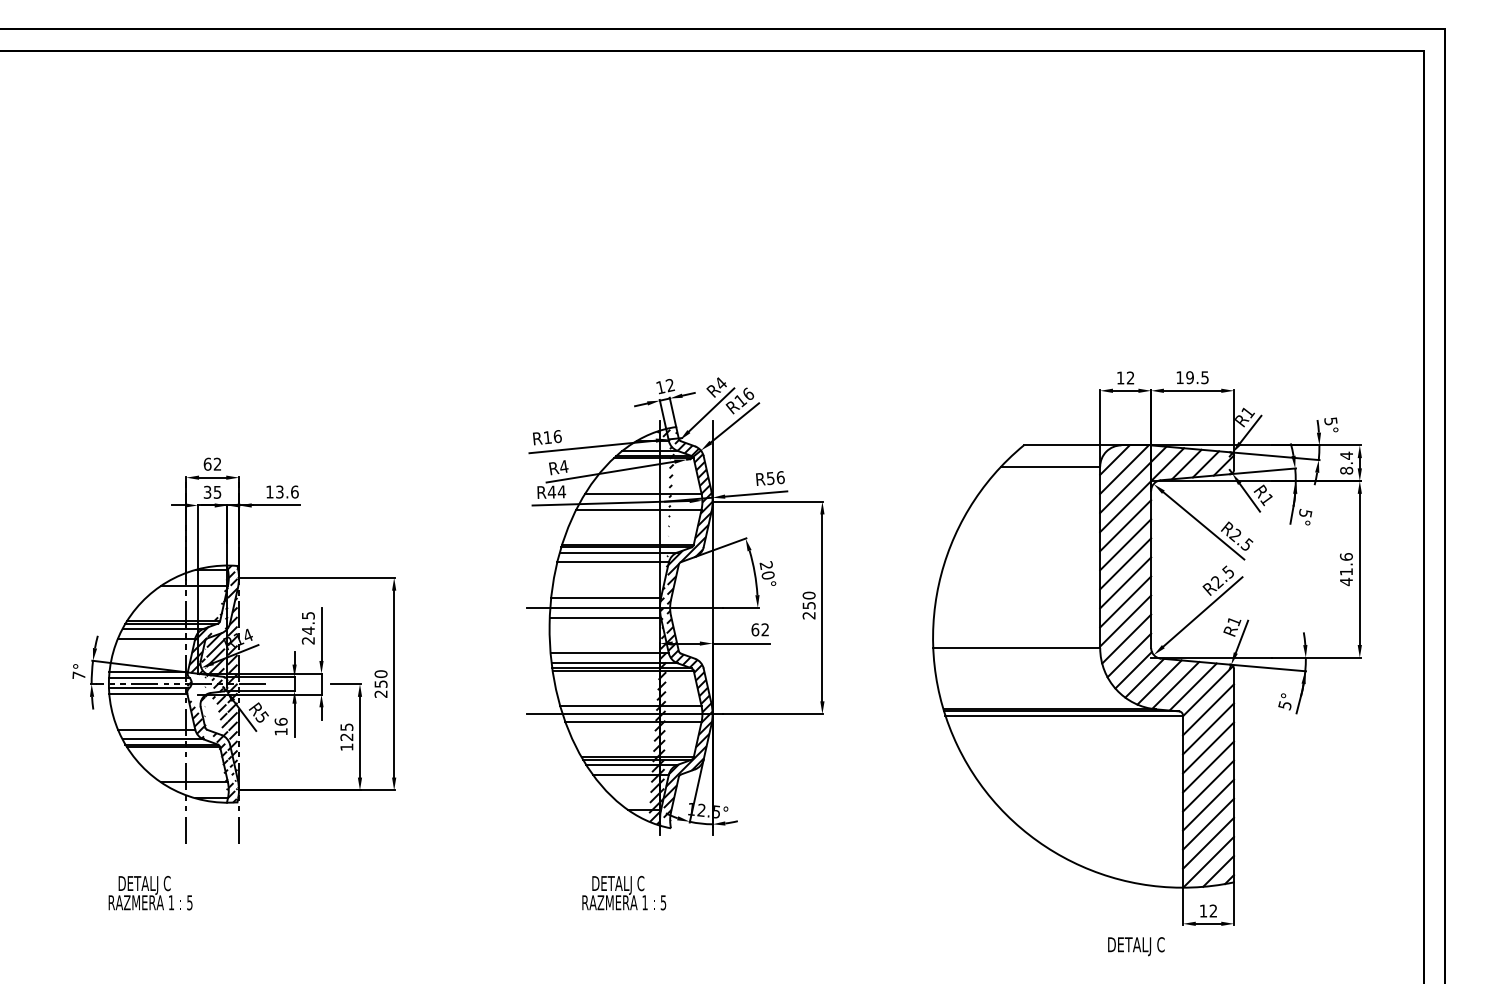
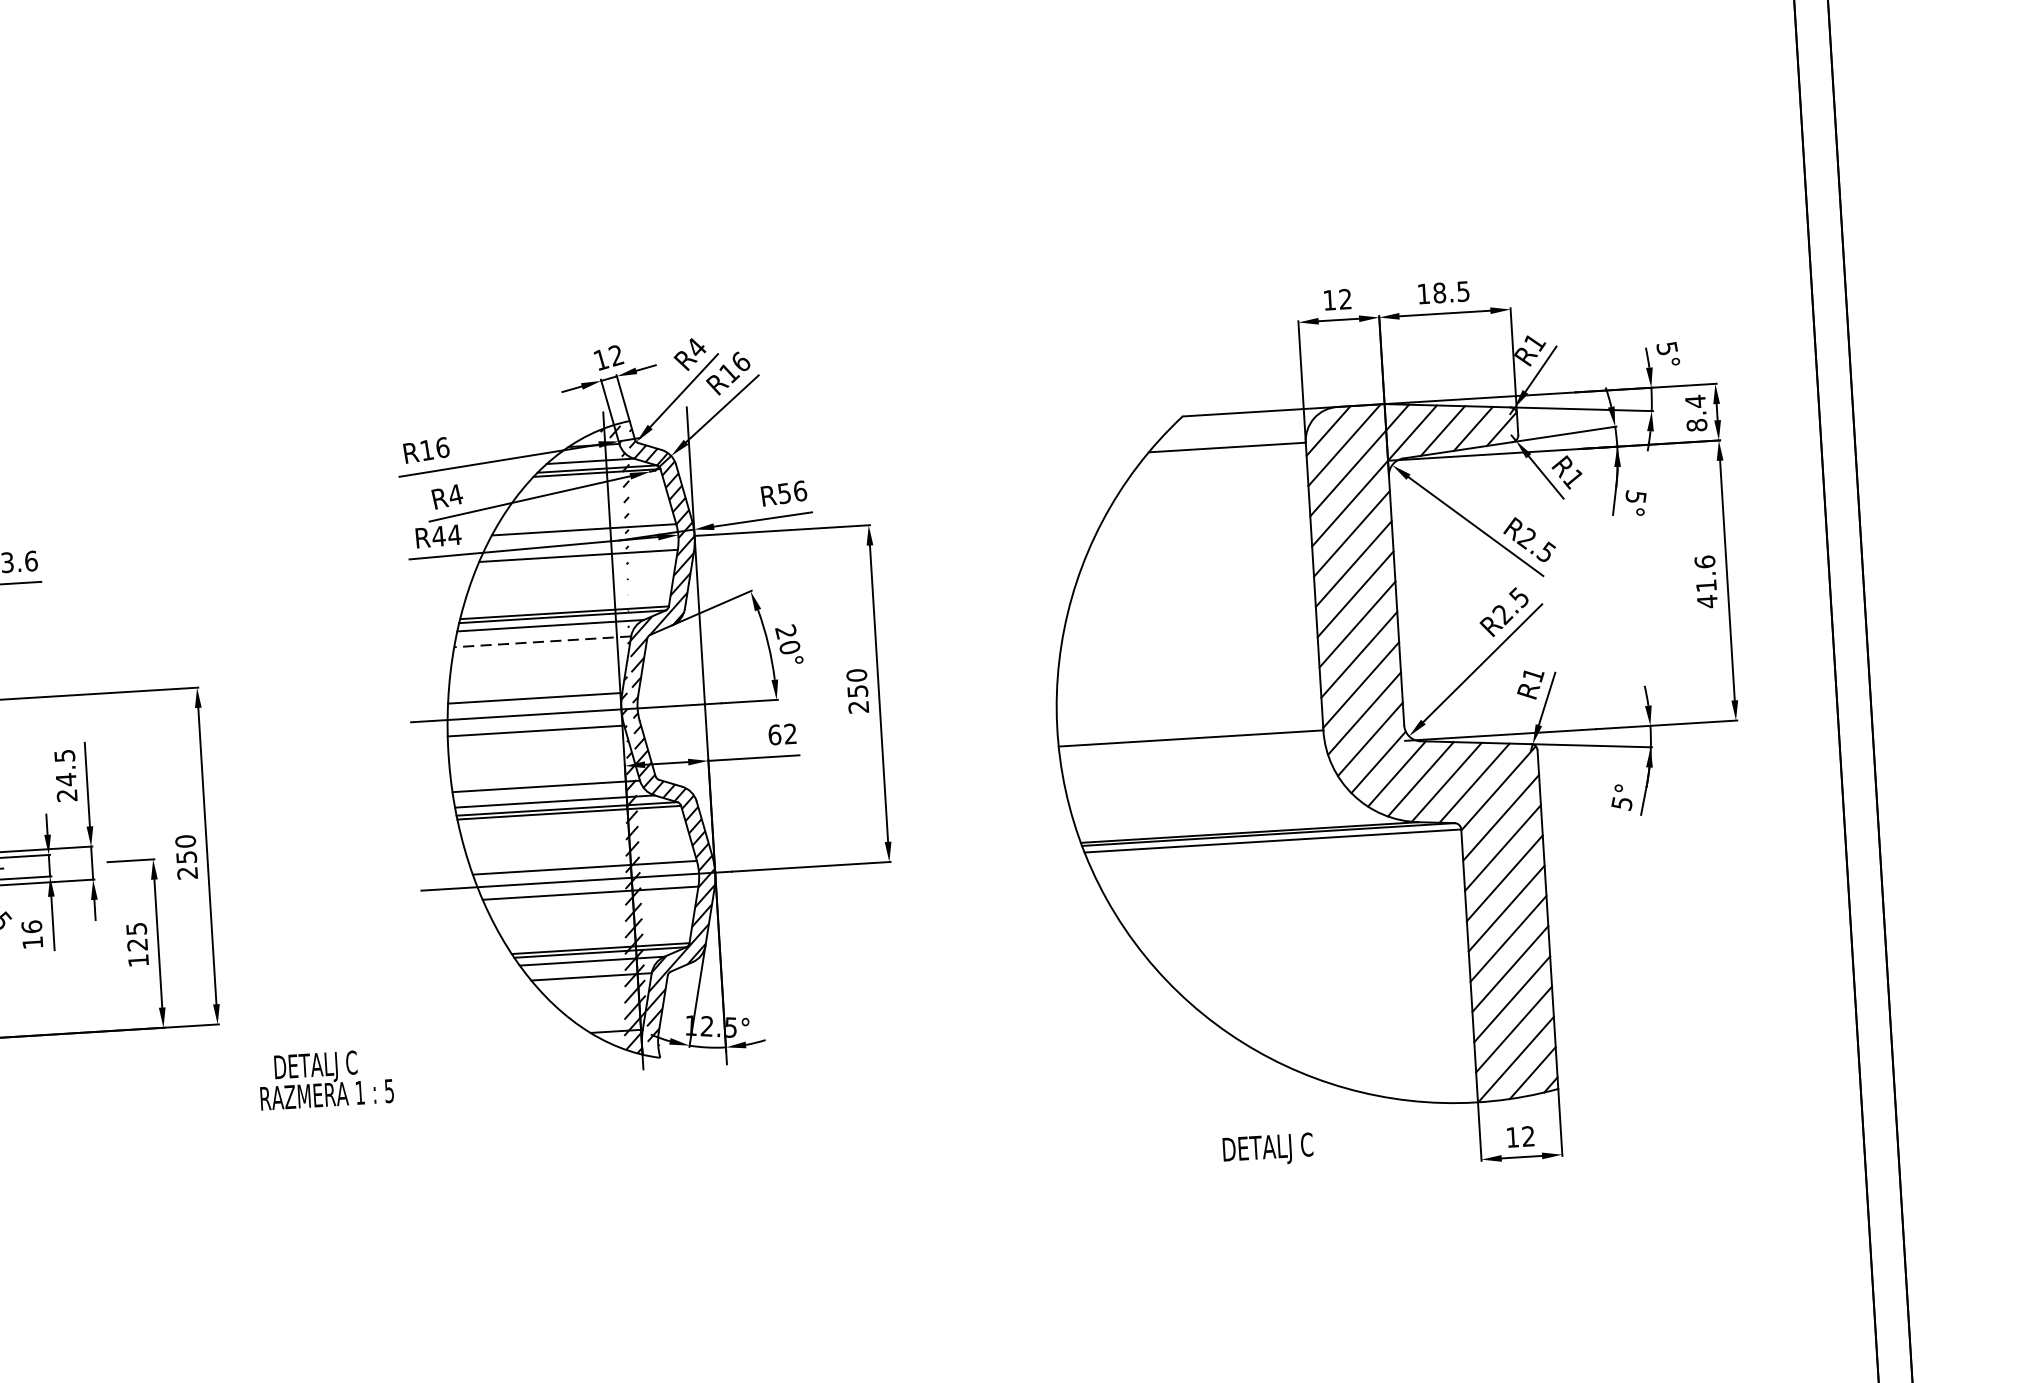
text: (1189, 377) -> (1438, 292), 19.5 -> 18.5
line: (613, 562) -> (543, 641), solid -> dashed
text: (624, 893) -> (326, 1080), moved
text: (1136, 946) -> (1268, 1149), moved

